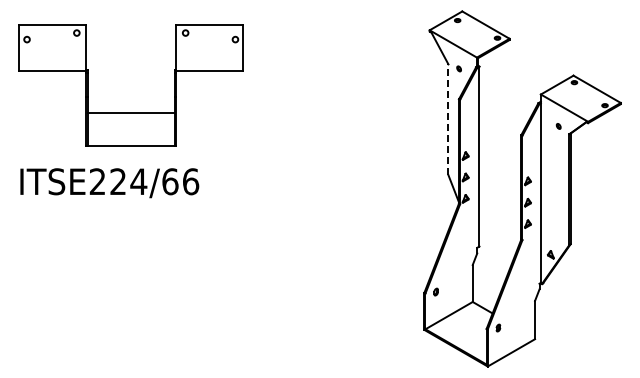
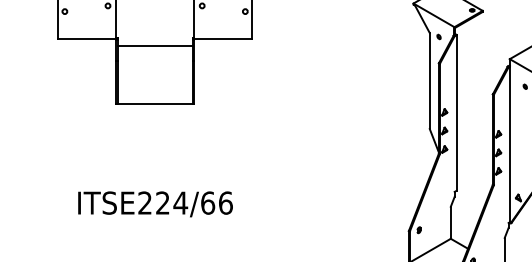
line: (131, 113) -> (155, 46), moved
line: (448, 119) -> (429, 80), dashed -> solid
text: (109, 183) -> (155, 204), moved

